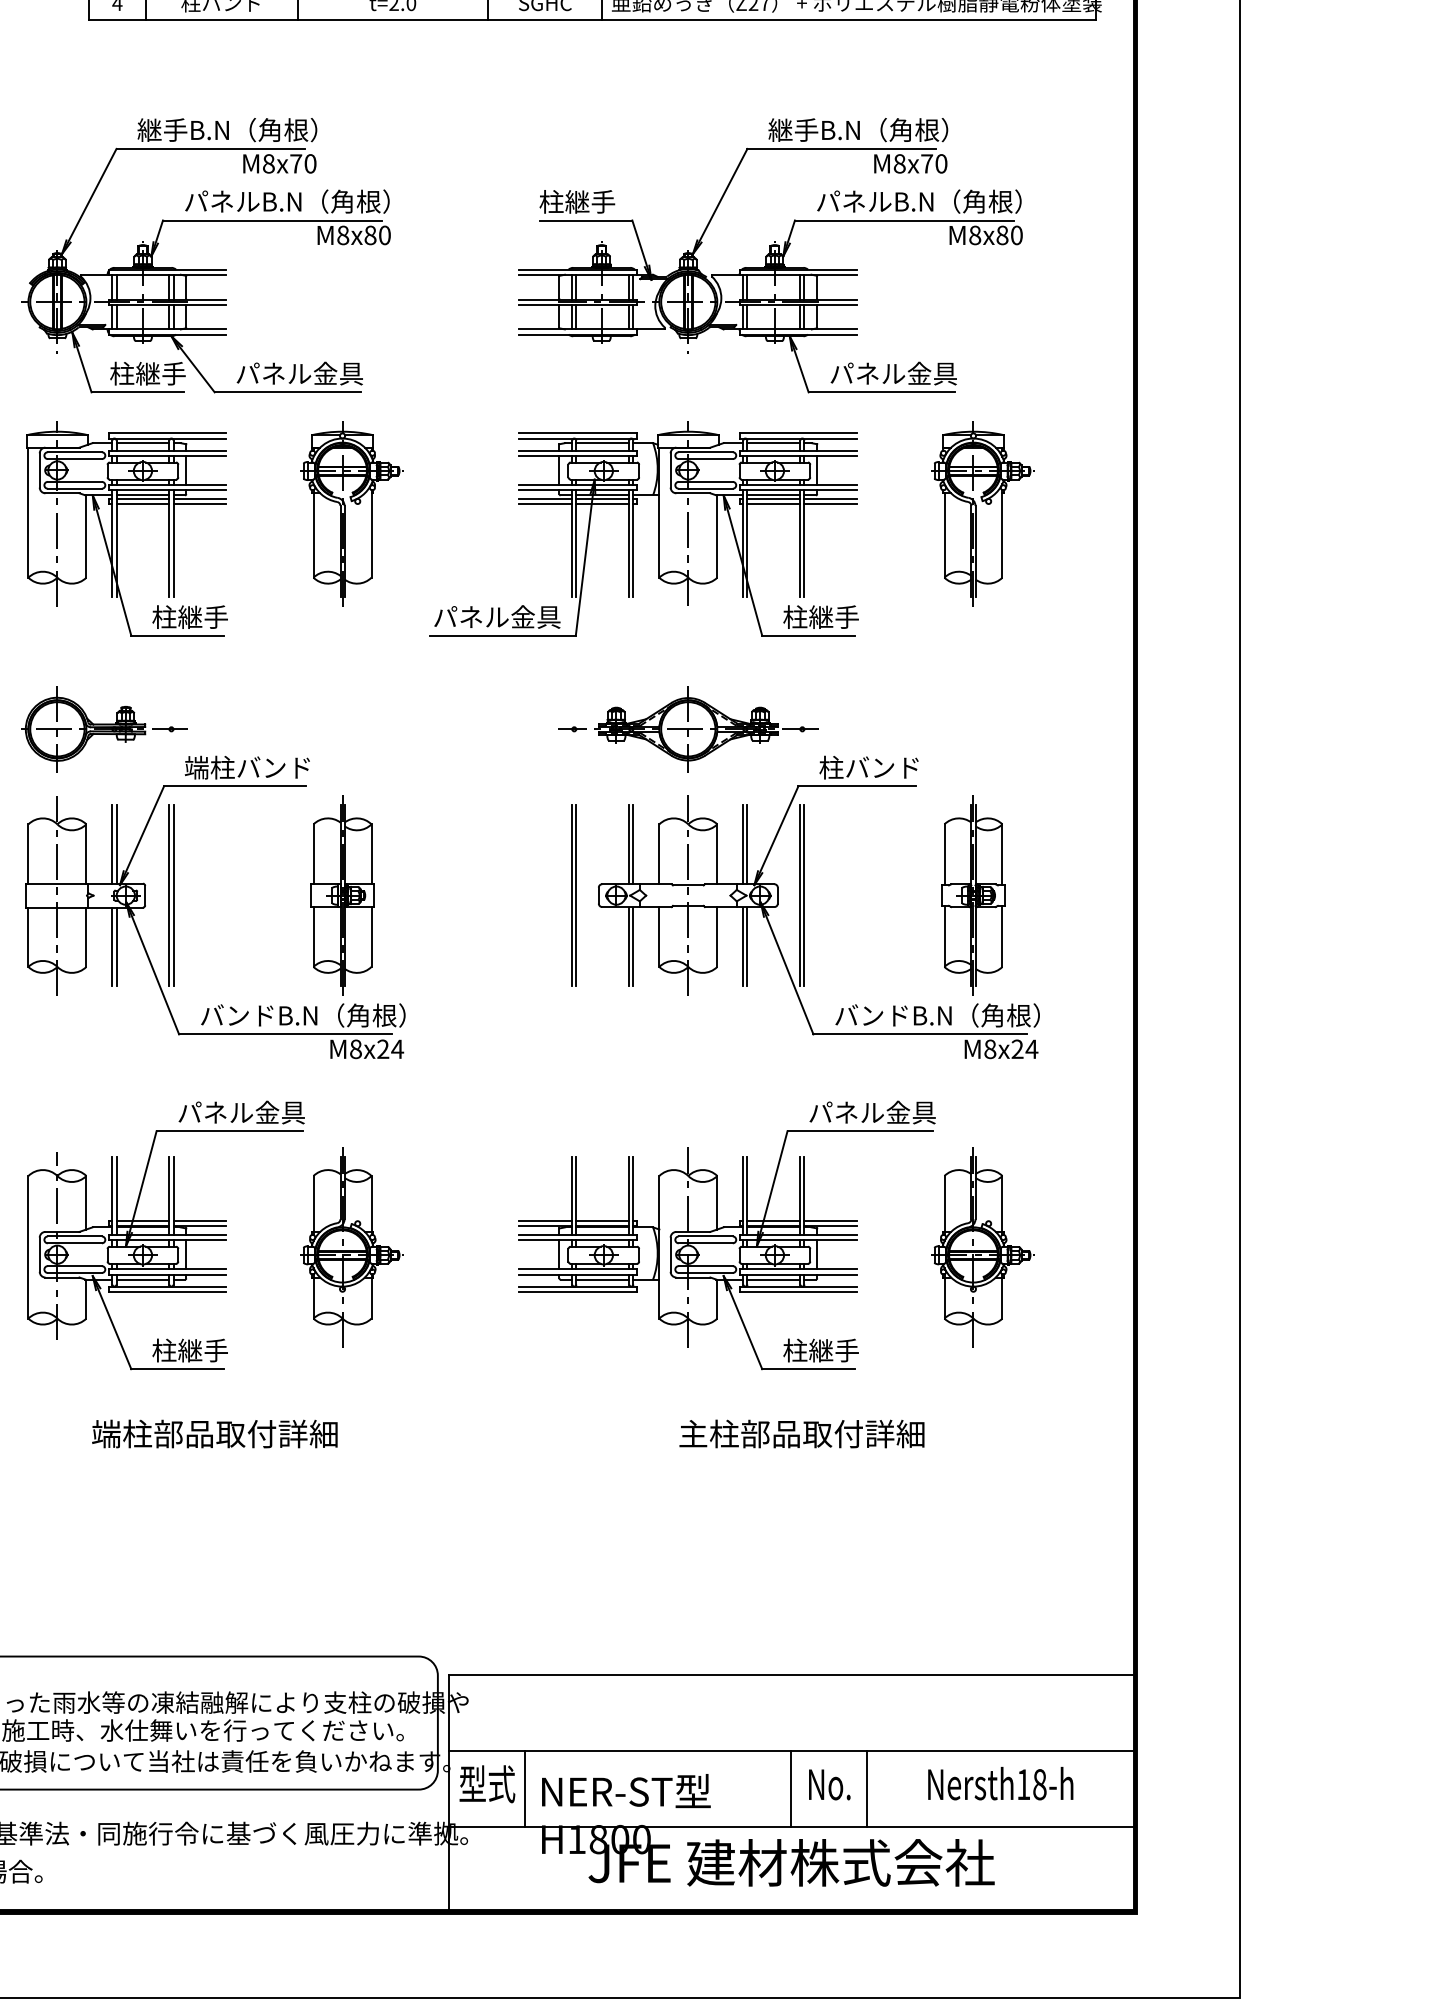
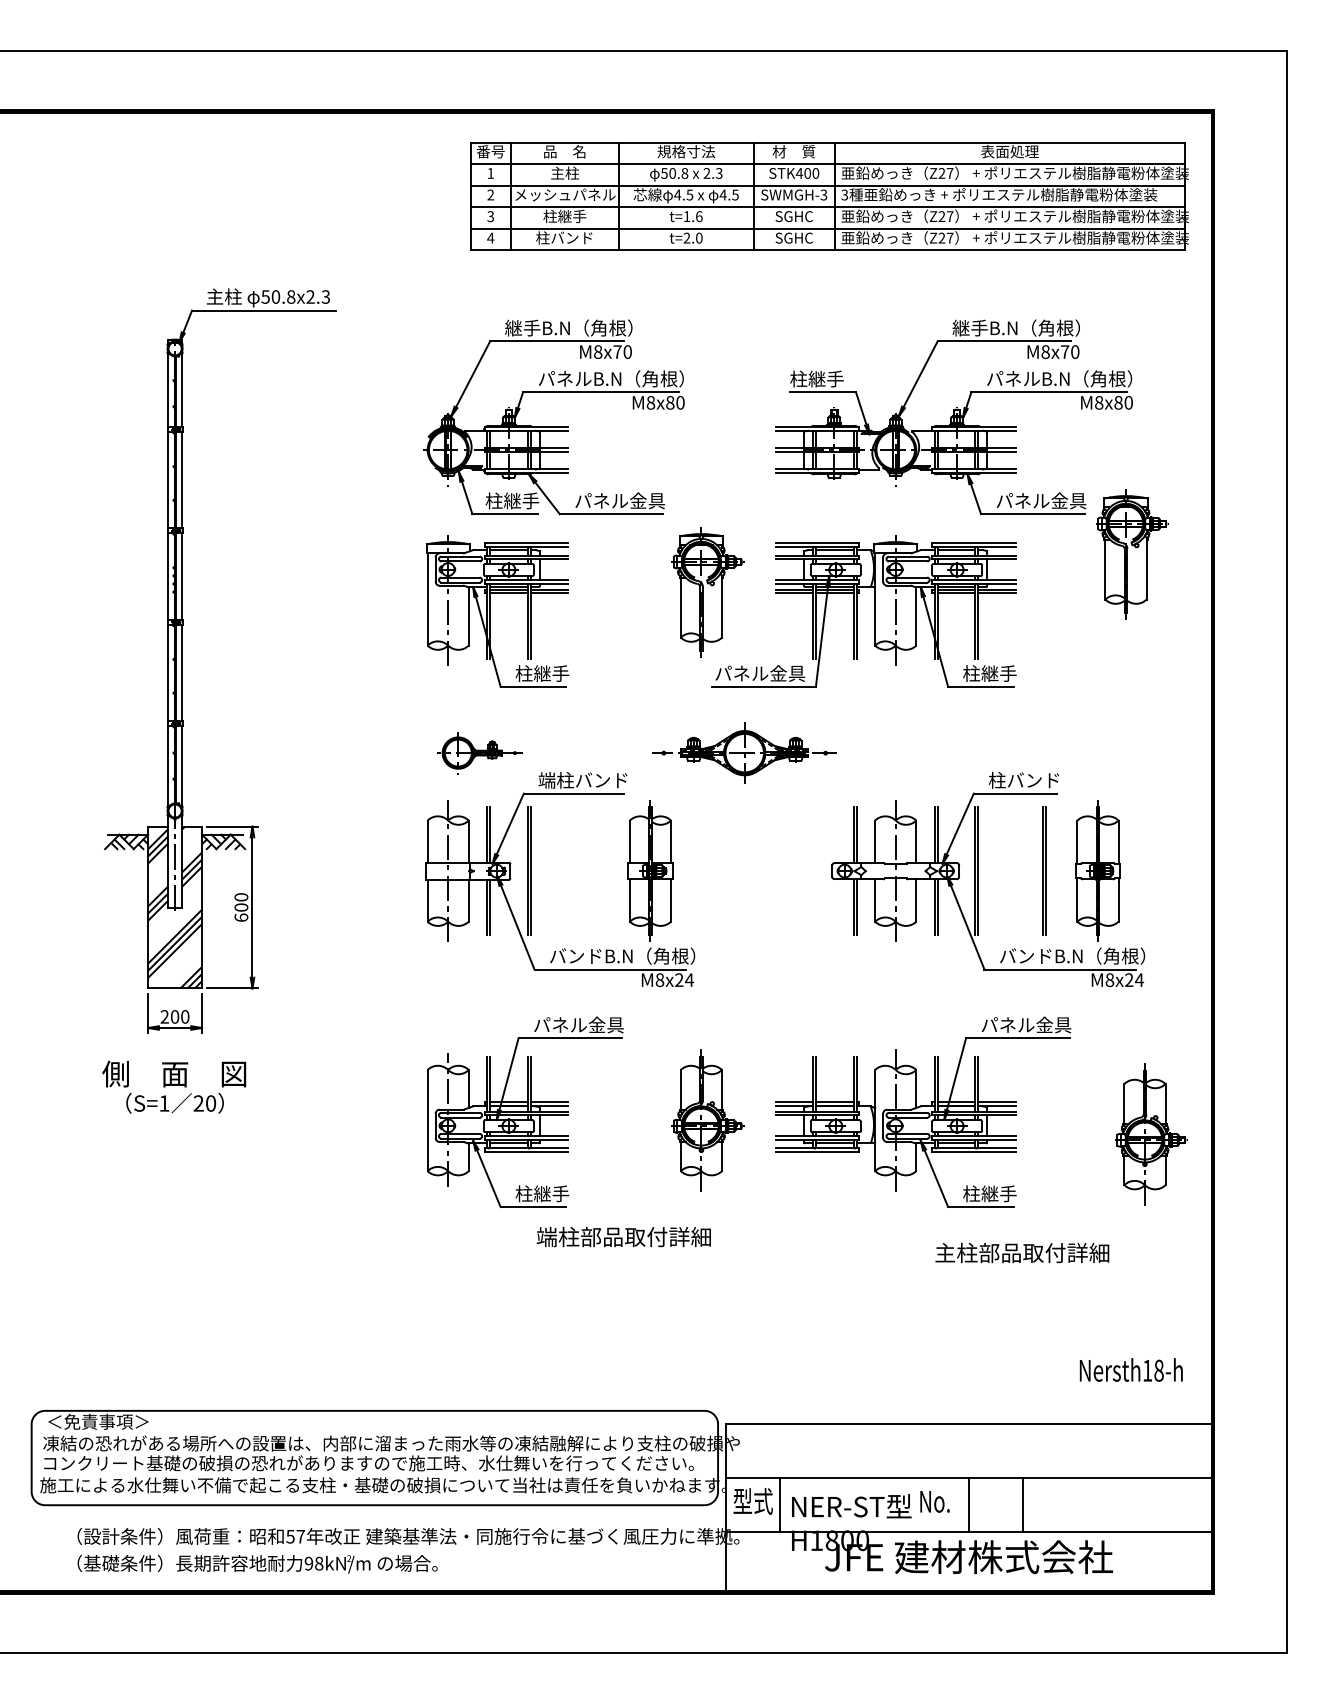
part: (351, 514) -> (707, 592), moved
part: (982, 514) -> (1132, 554), moved
part: (104, 728) -> (481, 752), size x0.7
part: (688, 728) -> (744, 752), moved
line: (572, 894) -> (1043, 870), moved
part: (351, 1247) -> (707, 1120), moved
part: (982, 1247) -> (1151, 1134), moved
text: (214, 1433) -> (623, 1236), moved
text: (802, 1433) -> (1022, 1252), moved
text: (999, 1782) -> (1130, 1369), moved
text: (828, 1784) -> (934, 1501), moved

